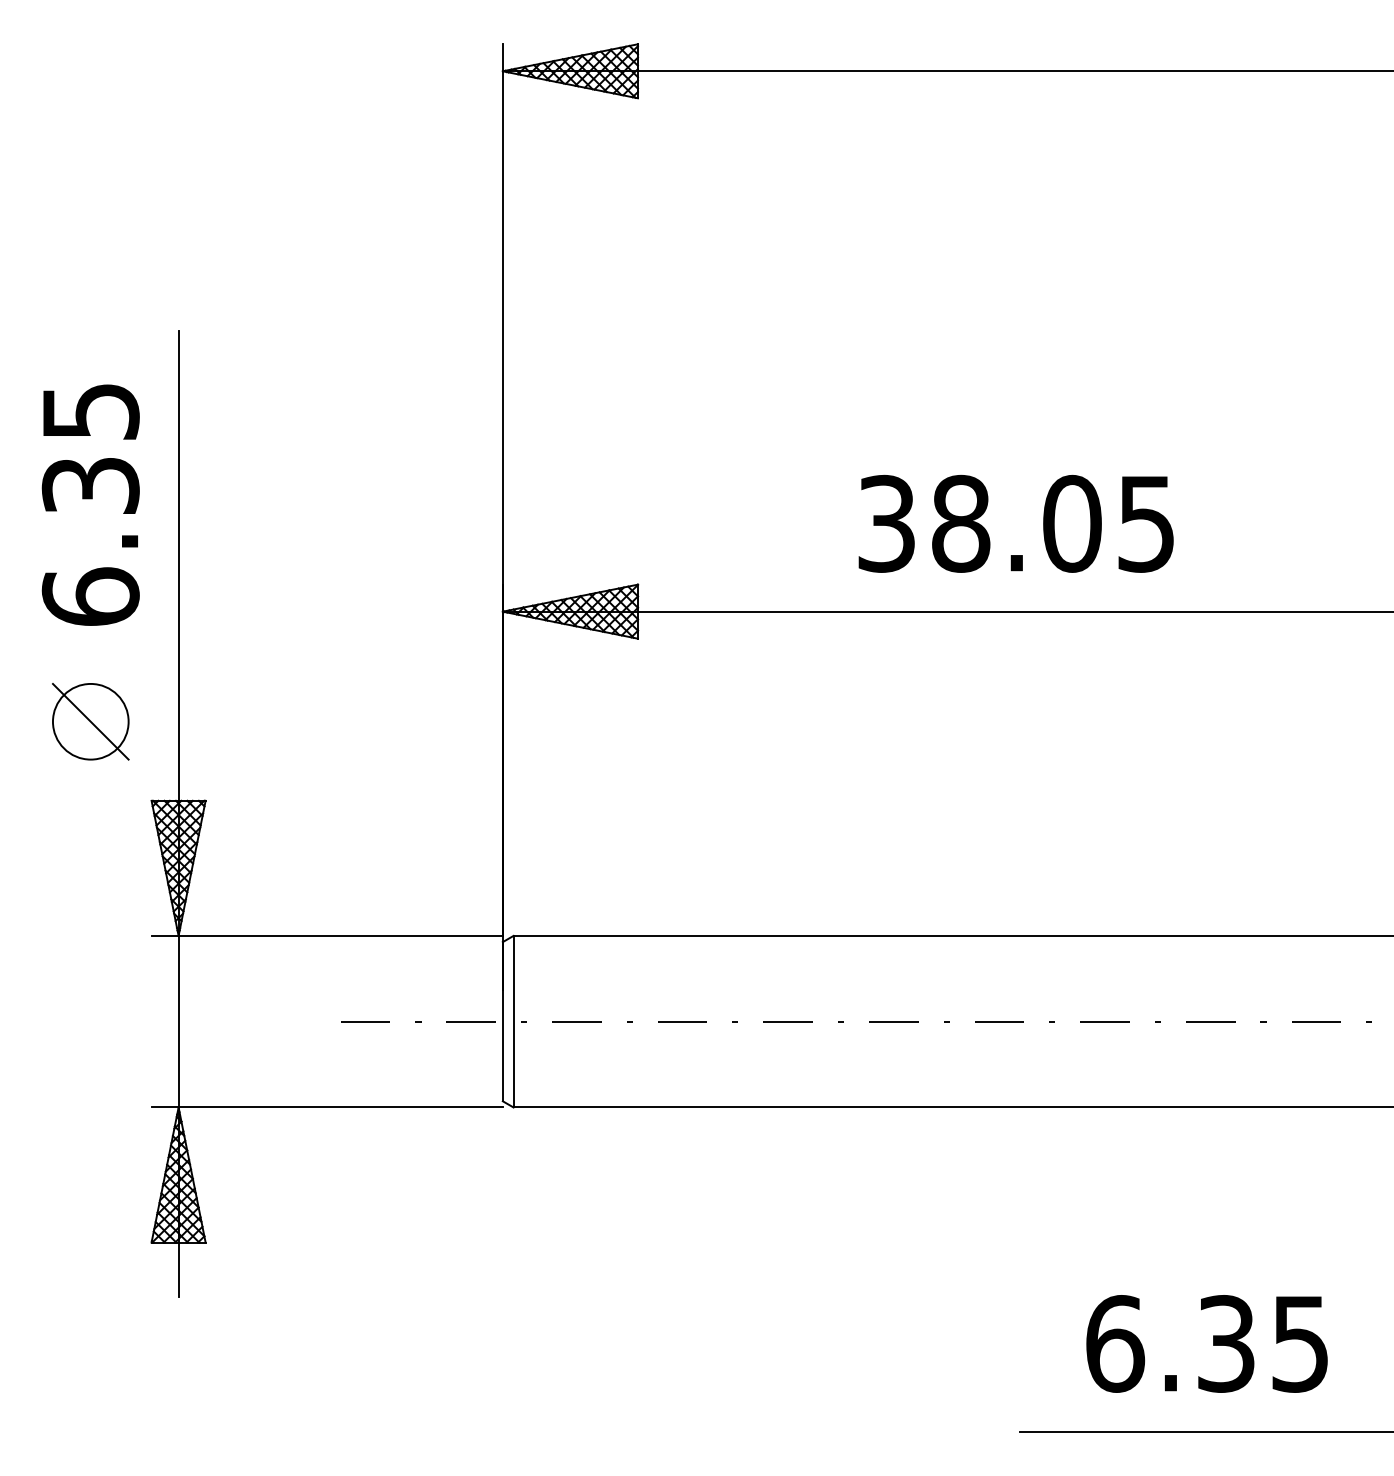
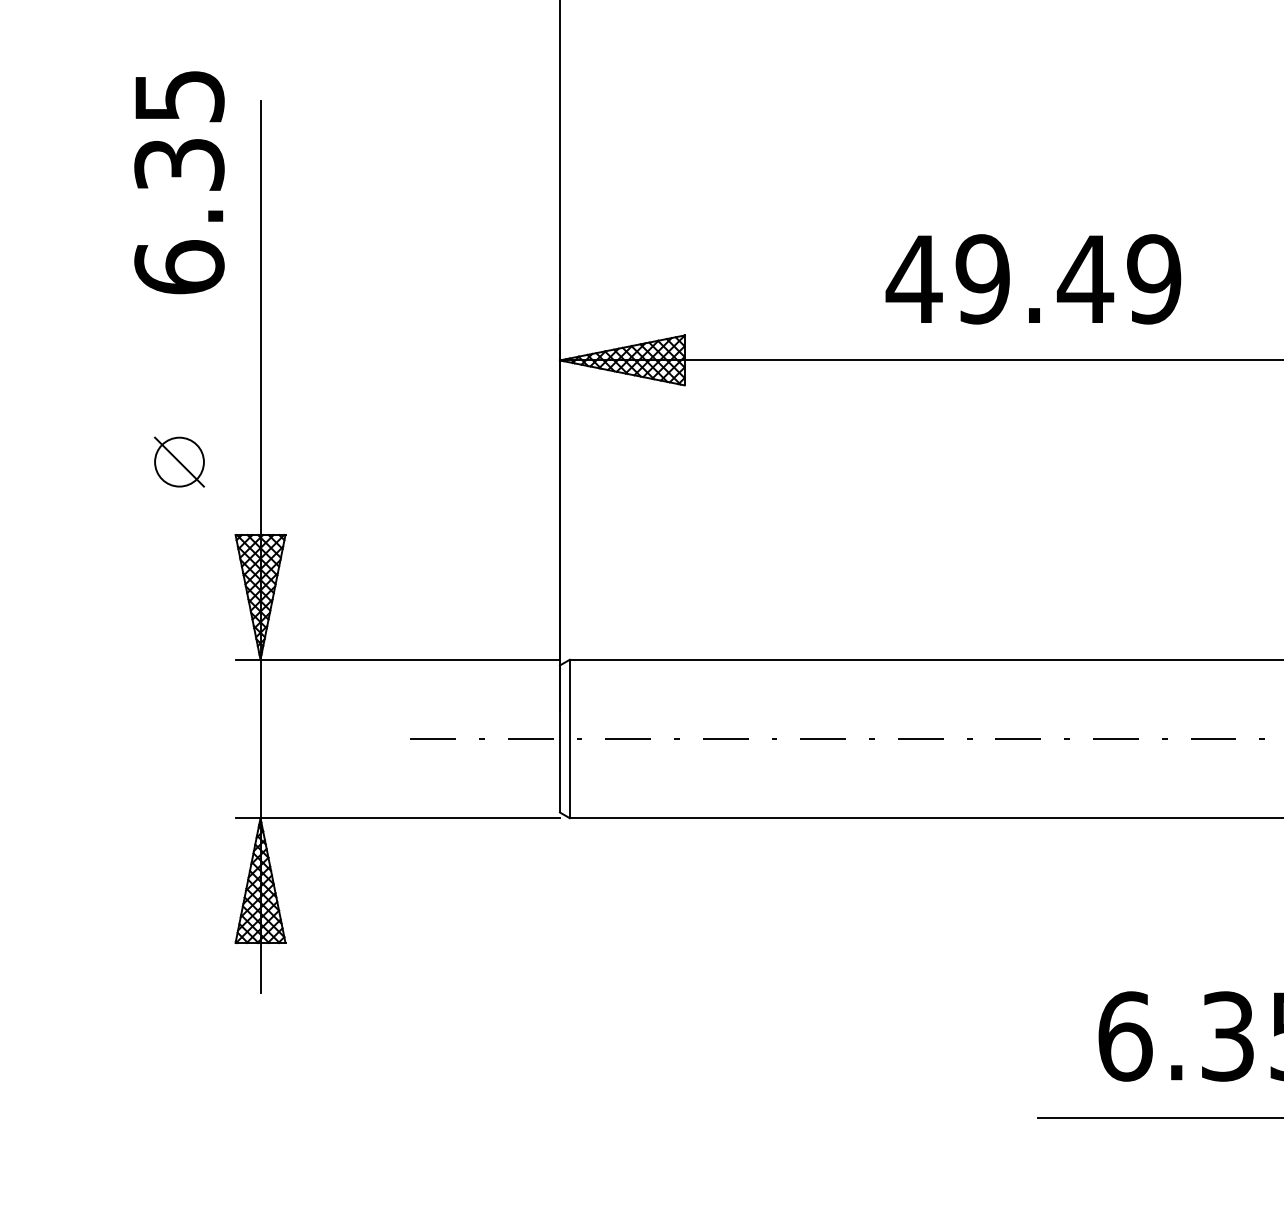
text: (90, 504) -> (179, 182), moved
text: (1015, 523) -> (1033, 279), 38.05 -> 49.49
part: (90, 721) -> (179, 461), size x0.7

